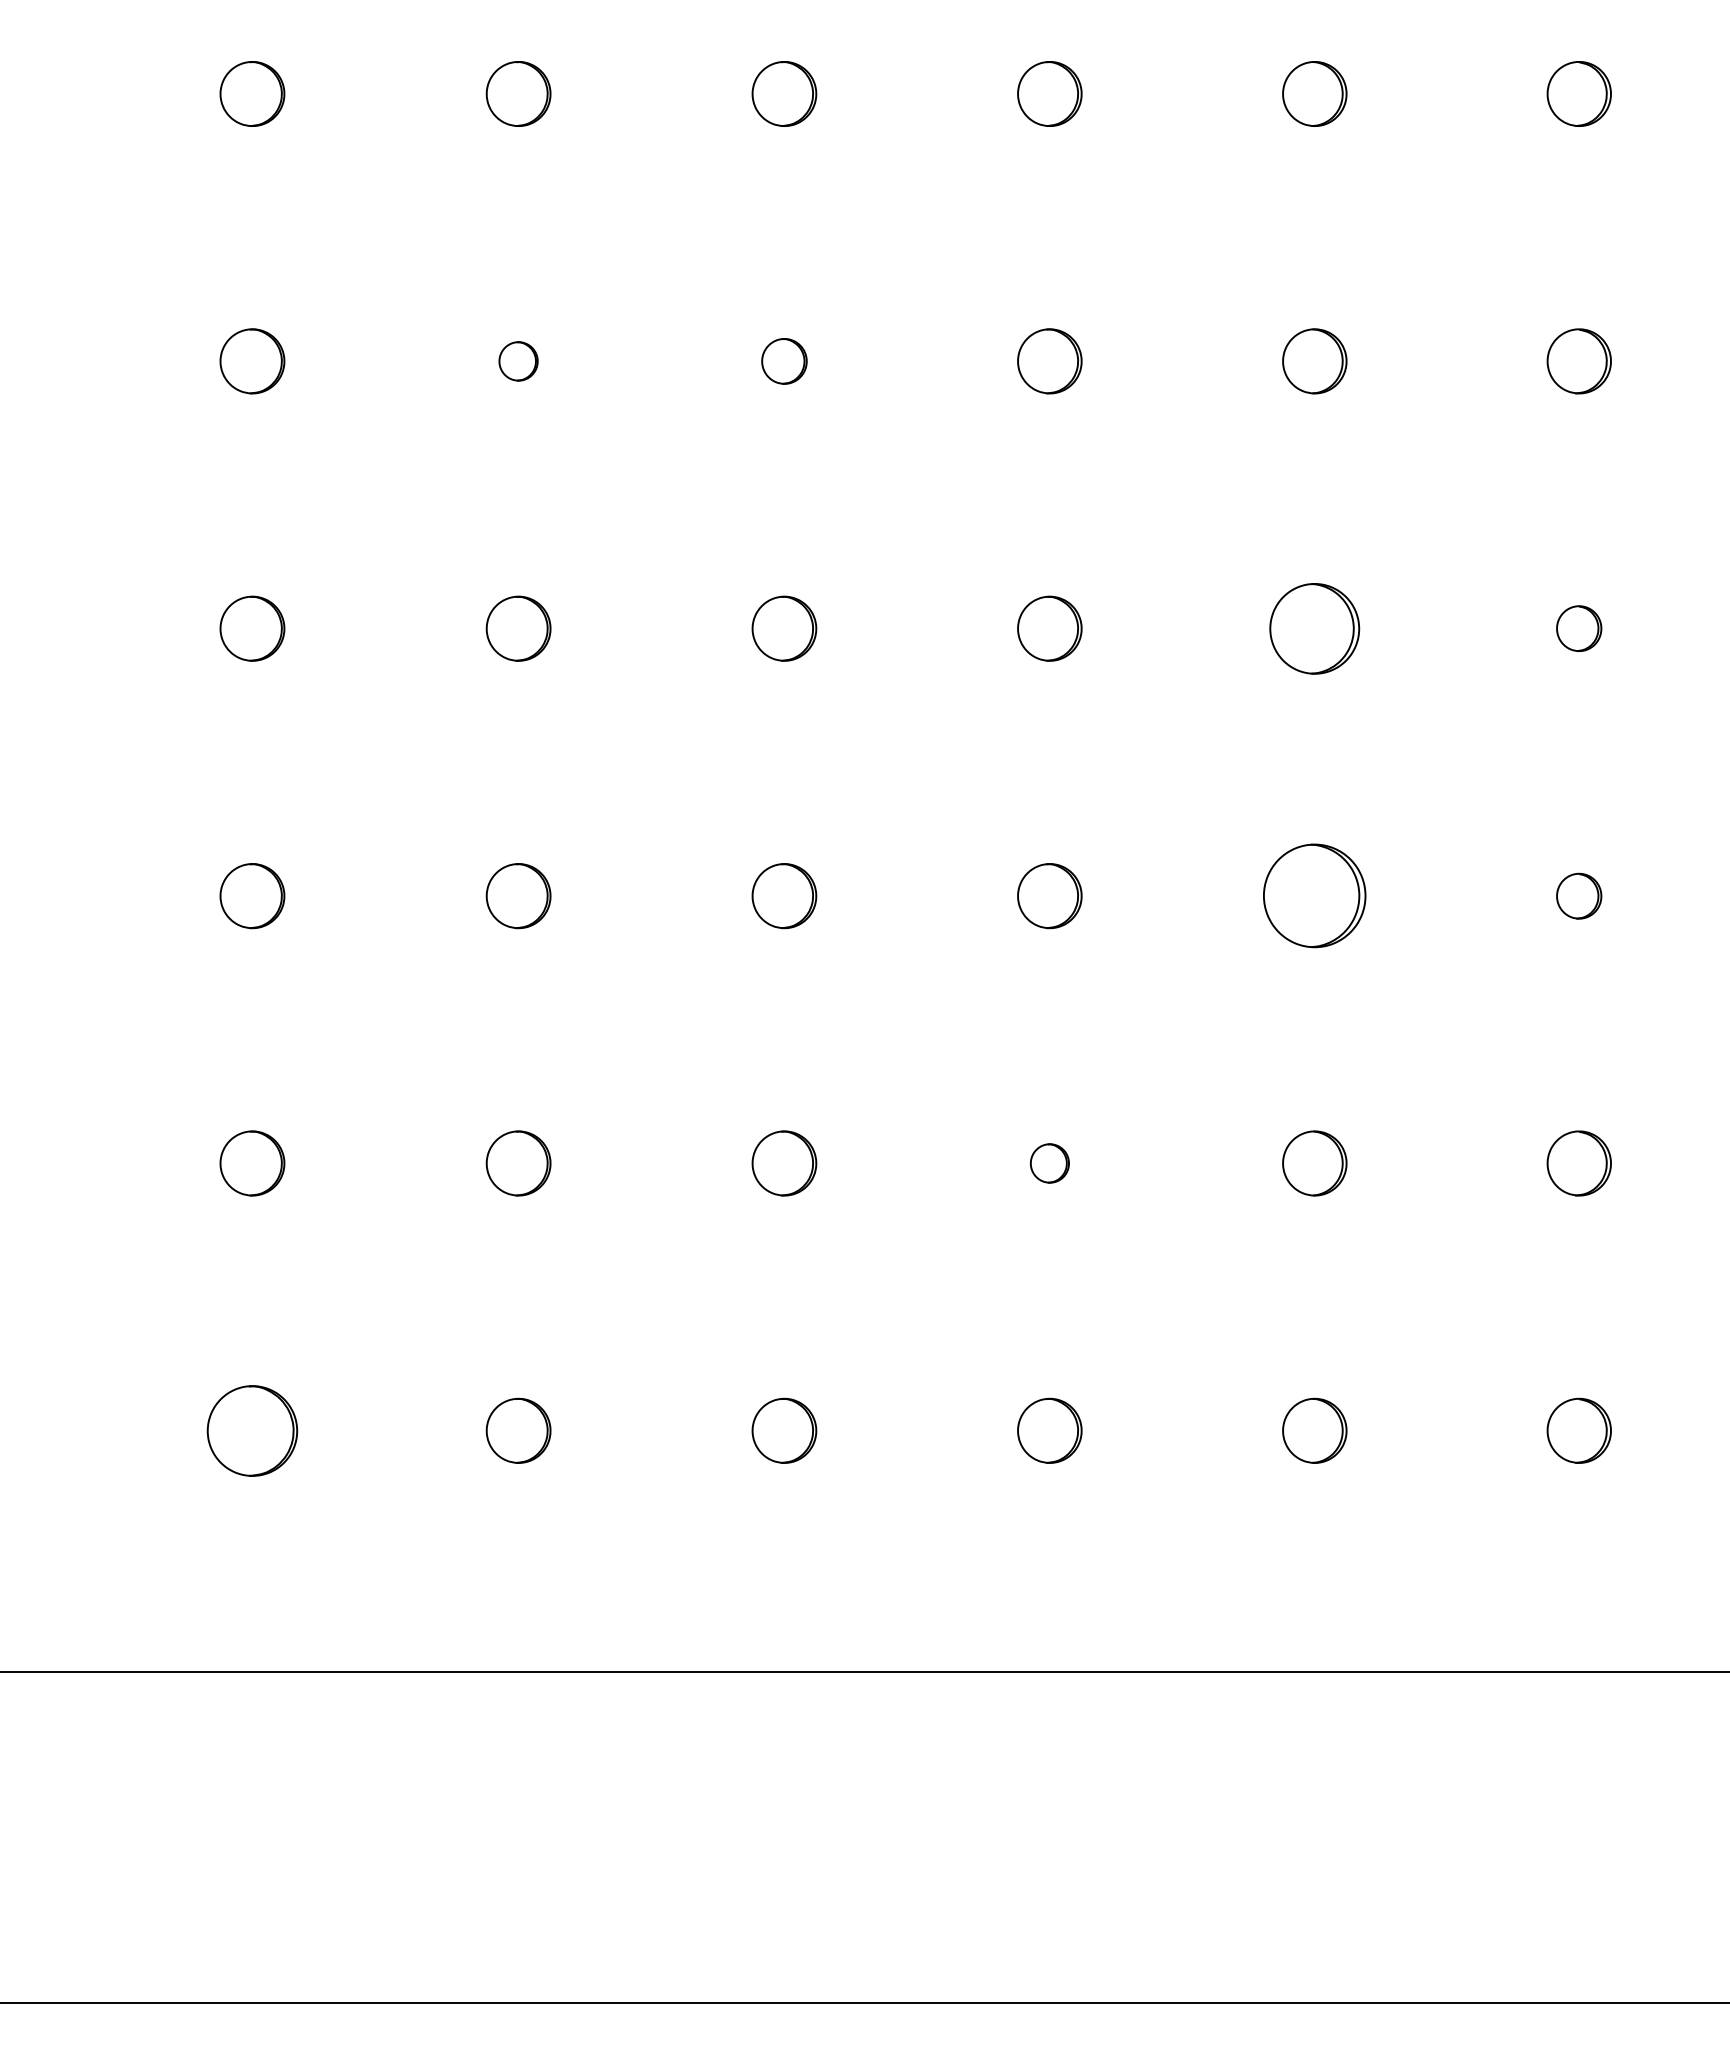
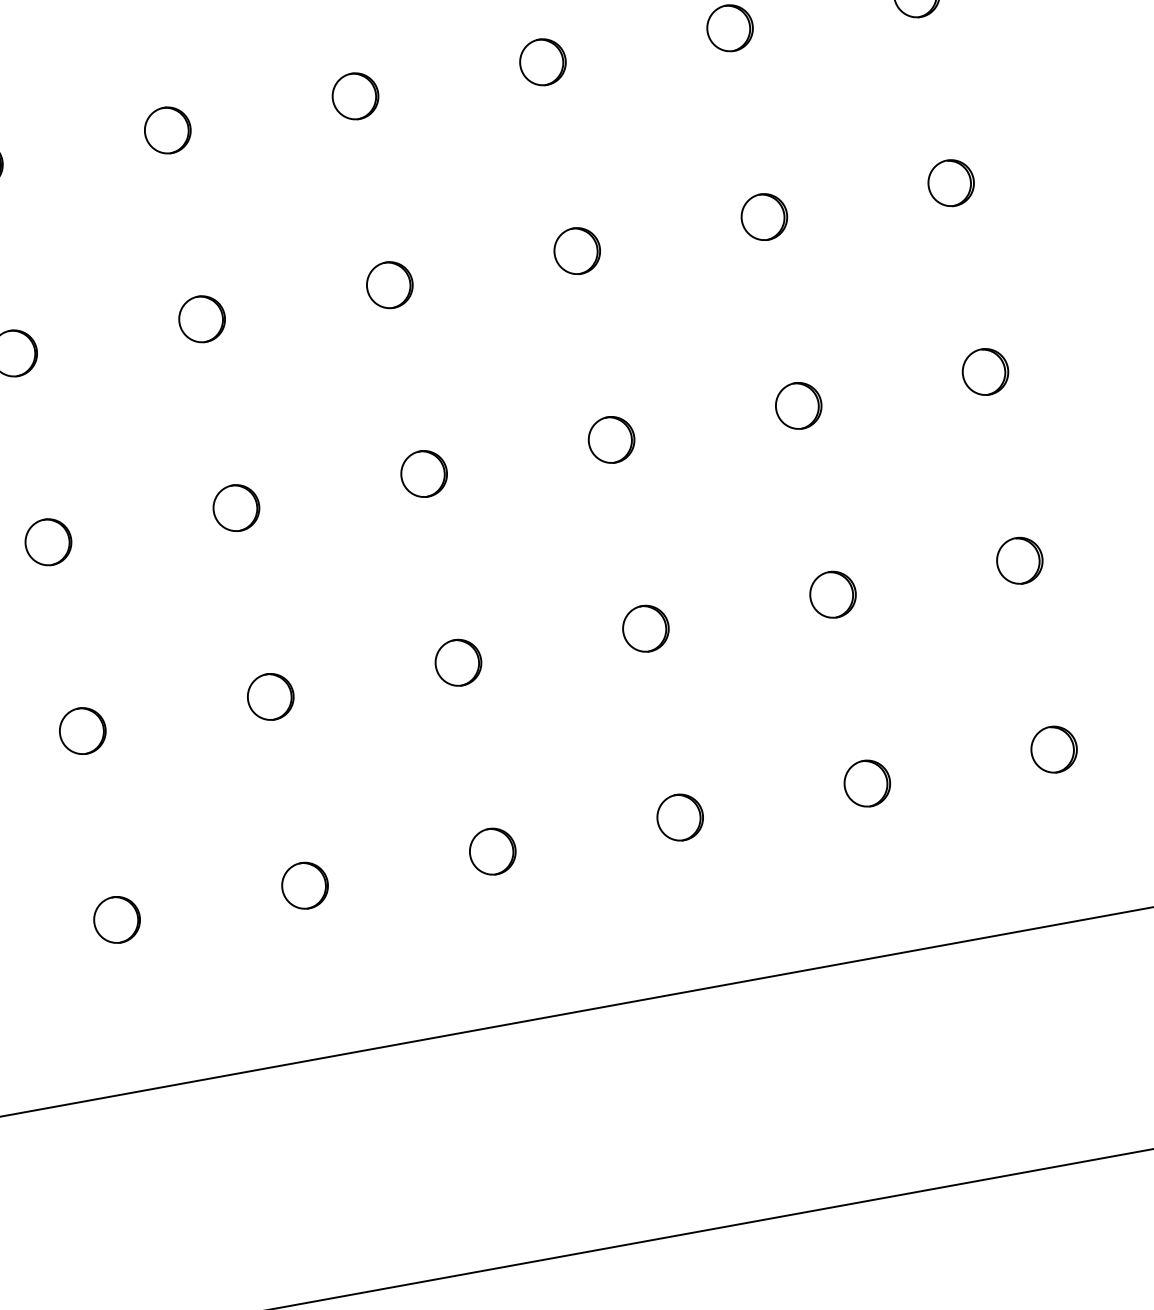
part: (518, 361) -> (167, 130), size x1.67
part: (784, 361) -> (355, 96), size x1.43
part: (1314, 628) -> (764, 216), size x0.71
part: (1578, 628) -> (950, 183), size x1.43
part: (1314, 896) -> (798, 406), size x0.62
part: (1578, 896) -> (985, 372), size x1.43
part: (1049, 1163) -> (645, 628), size x1.67
part: (252, 1430) -> (117, 919), size x0.71

